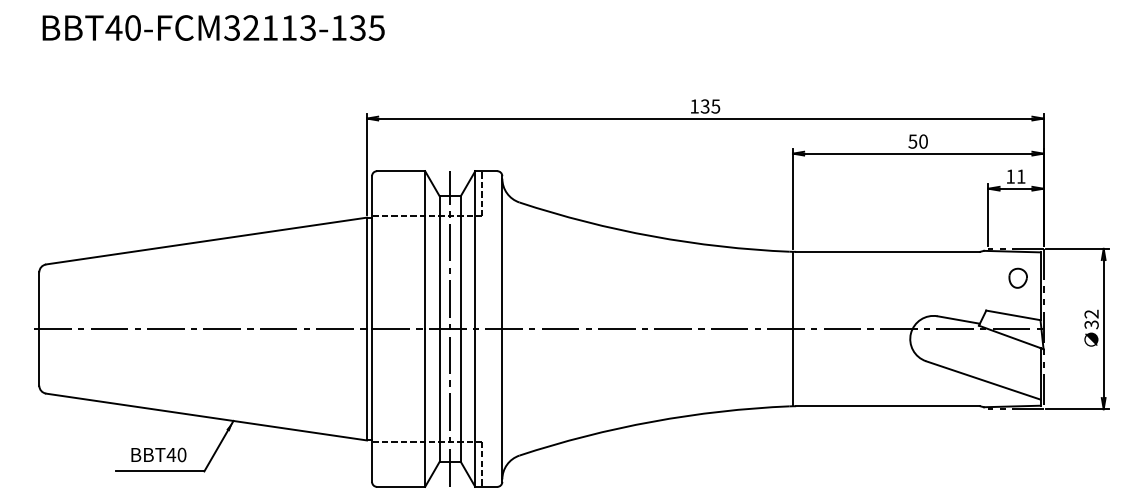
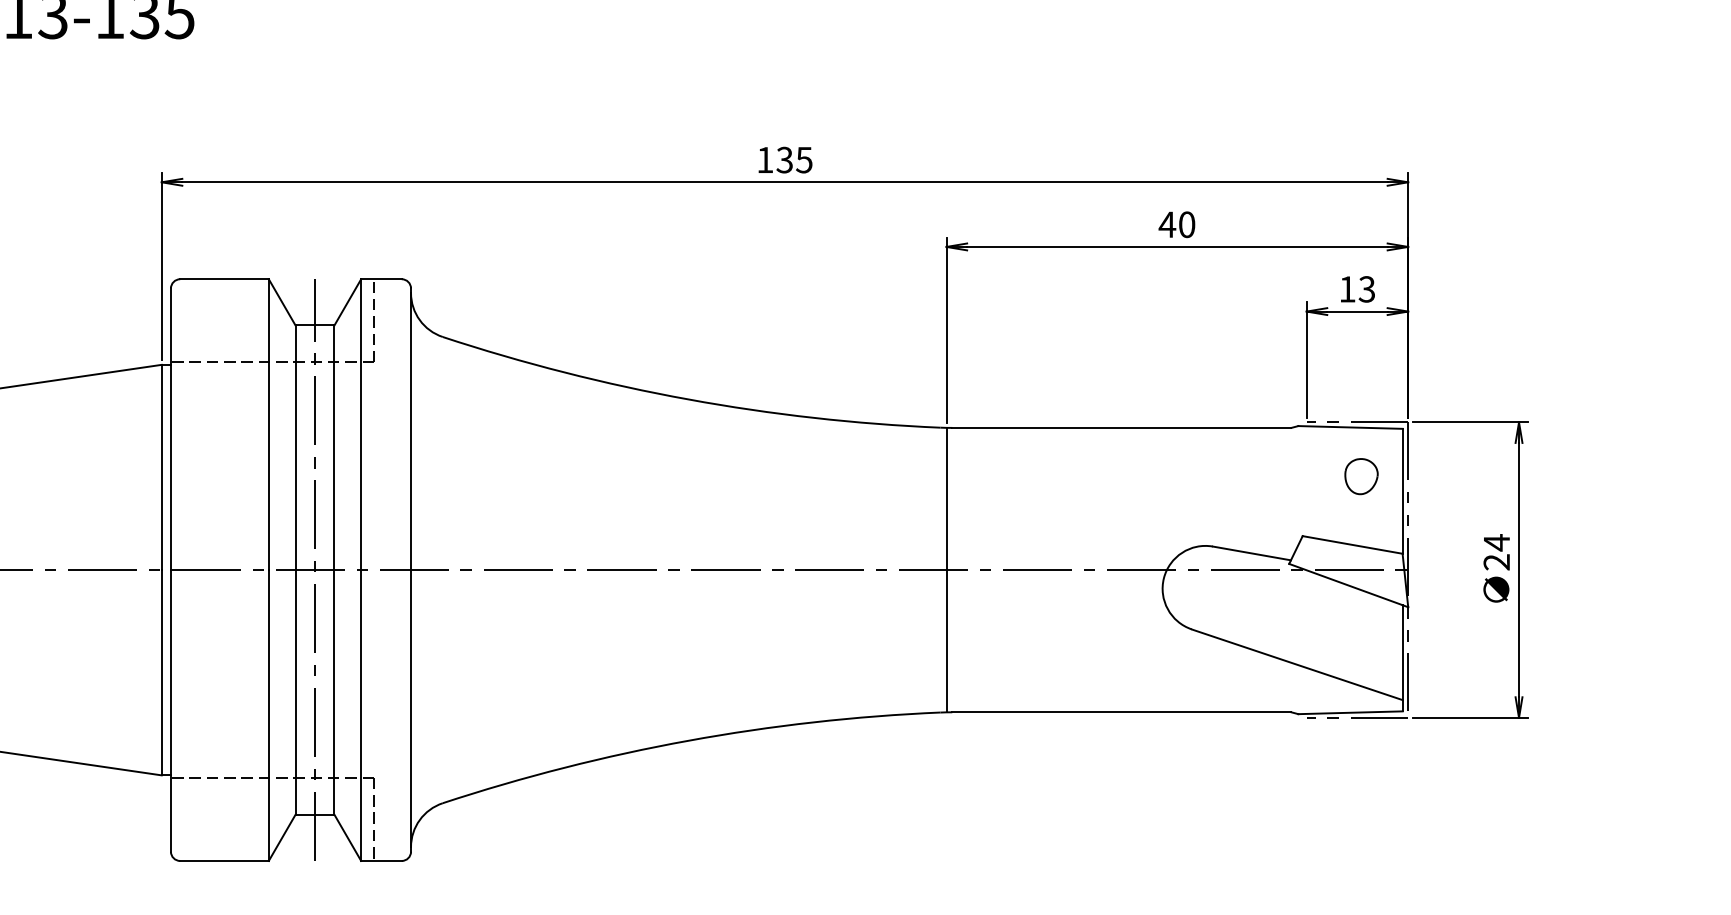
text: (912, 141) -> (1166, 224), 50 -> 40
text: (1020, 176) -> (1365, 289), 11 -> 13
text: (1091, 319) -> (1496, 552), 32 -> 24

